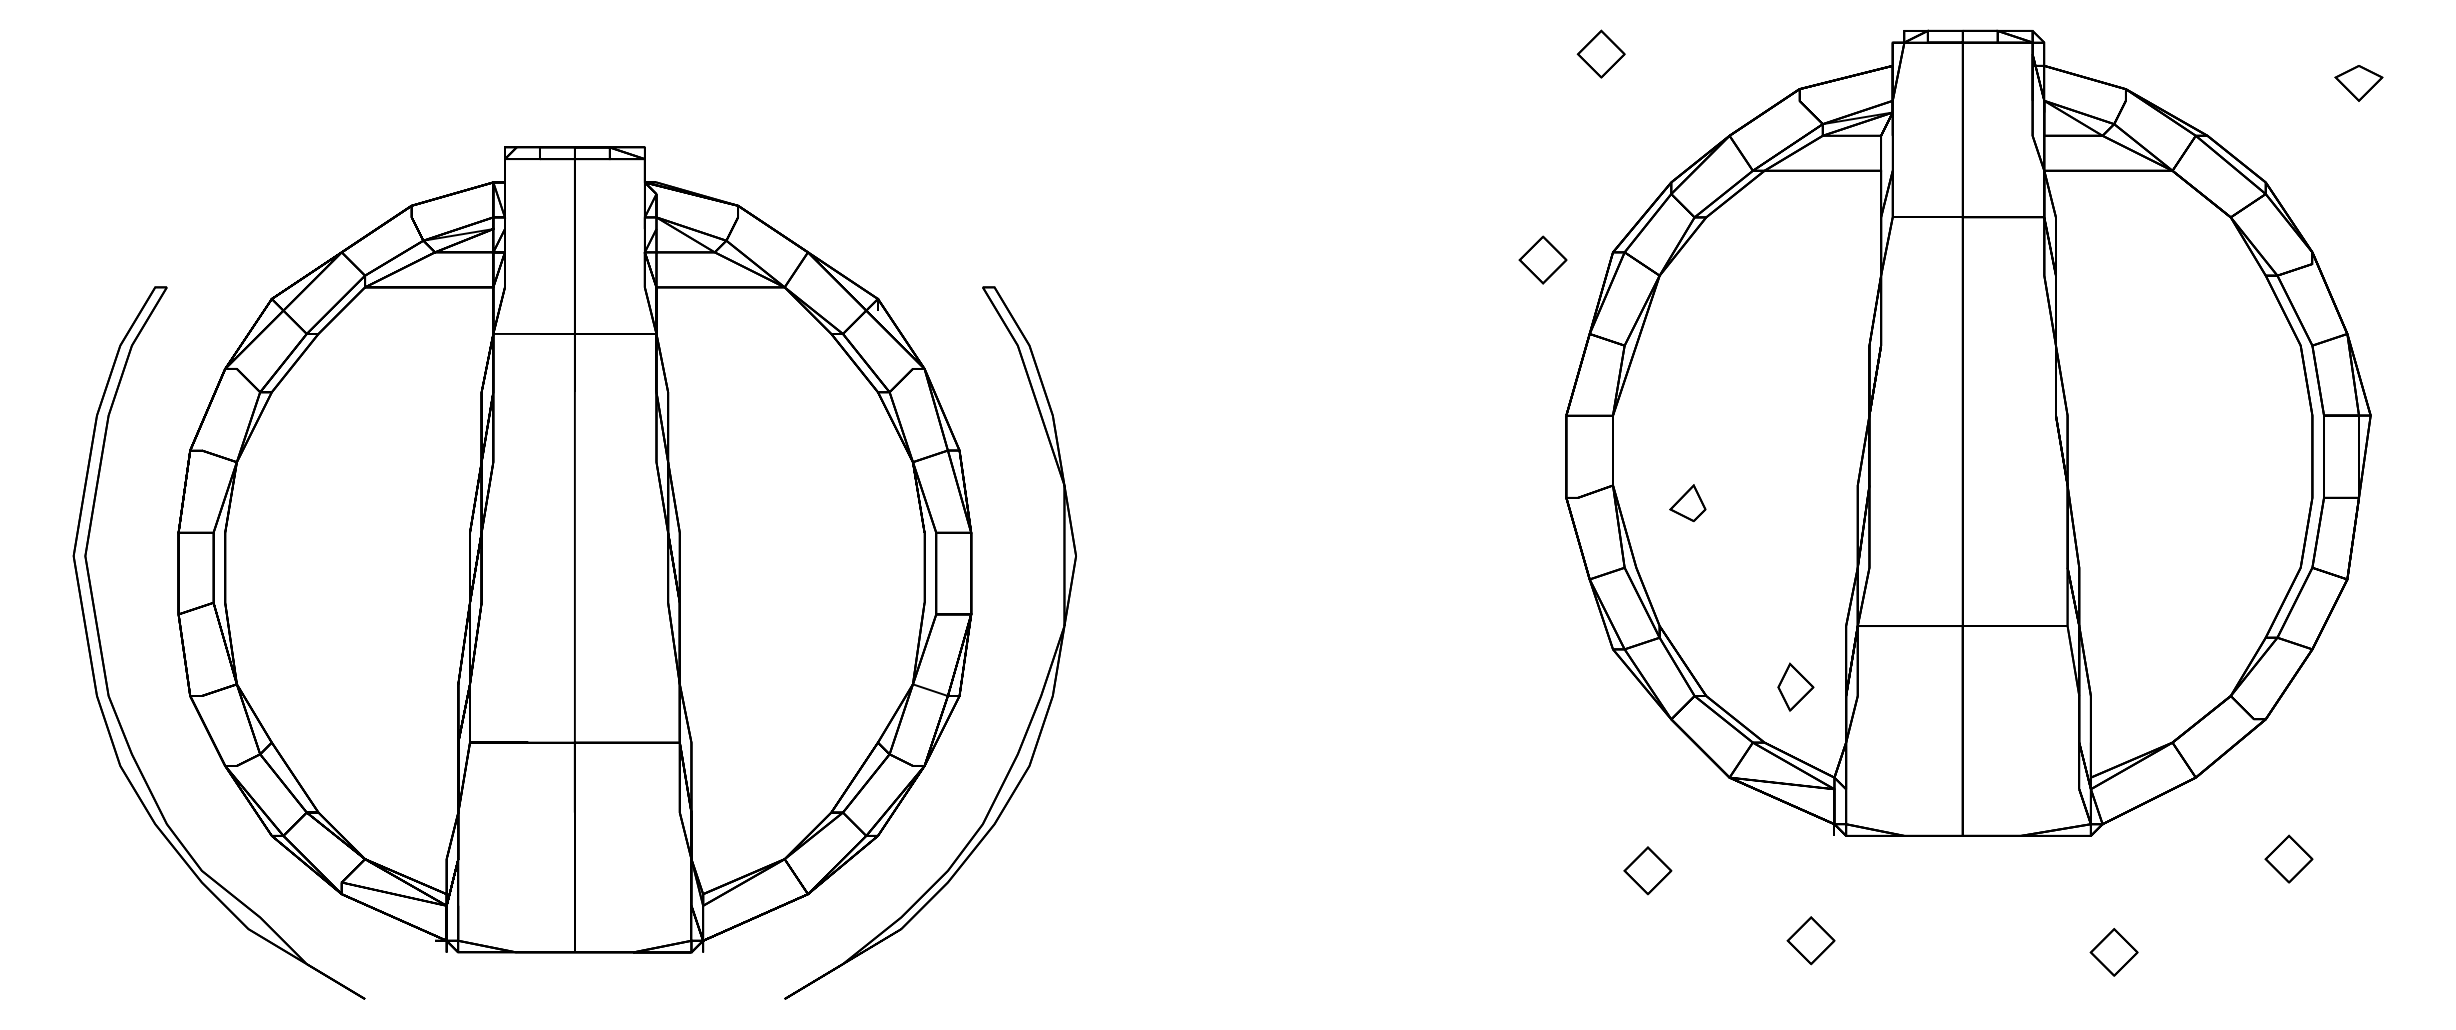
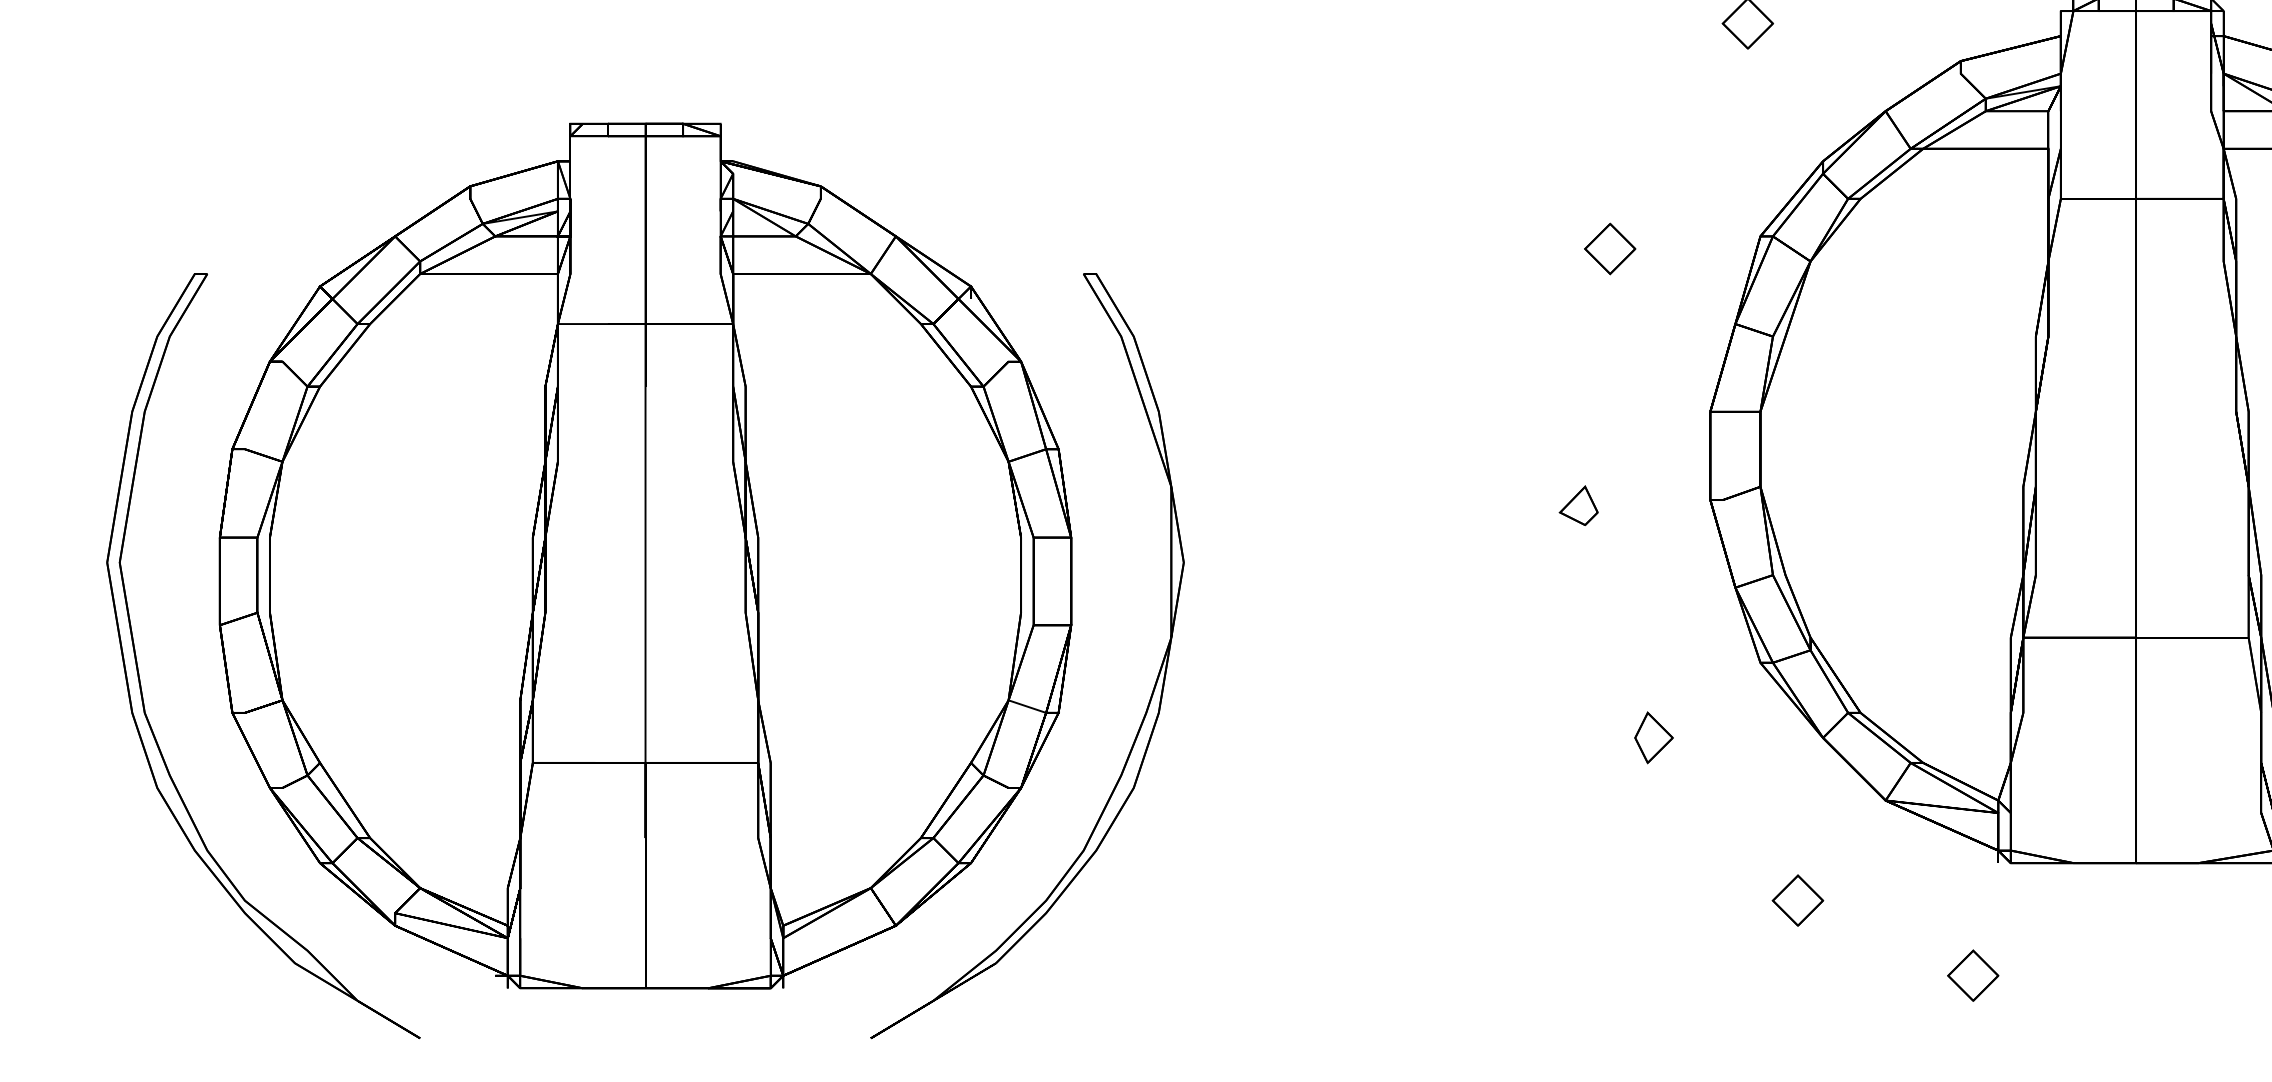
part: (1542, 259) -> (1609, 248), moved
part: (1687, 503) -> (1578, 506), moved
part: (1795, 686) -> (1653, 737), moved

